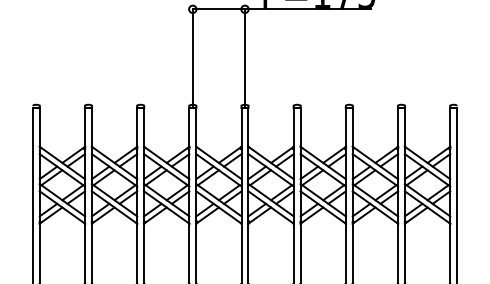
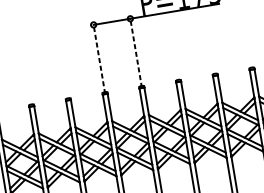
line: (192, 57) -> (99, 58), solid -> dashed
line: (245, 57) -> (136, 52), solid -> dashed

